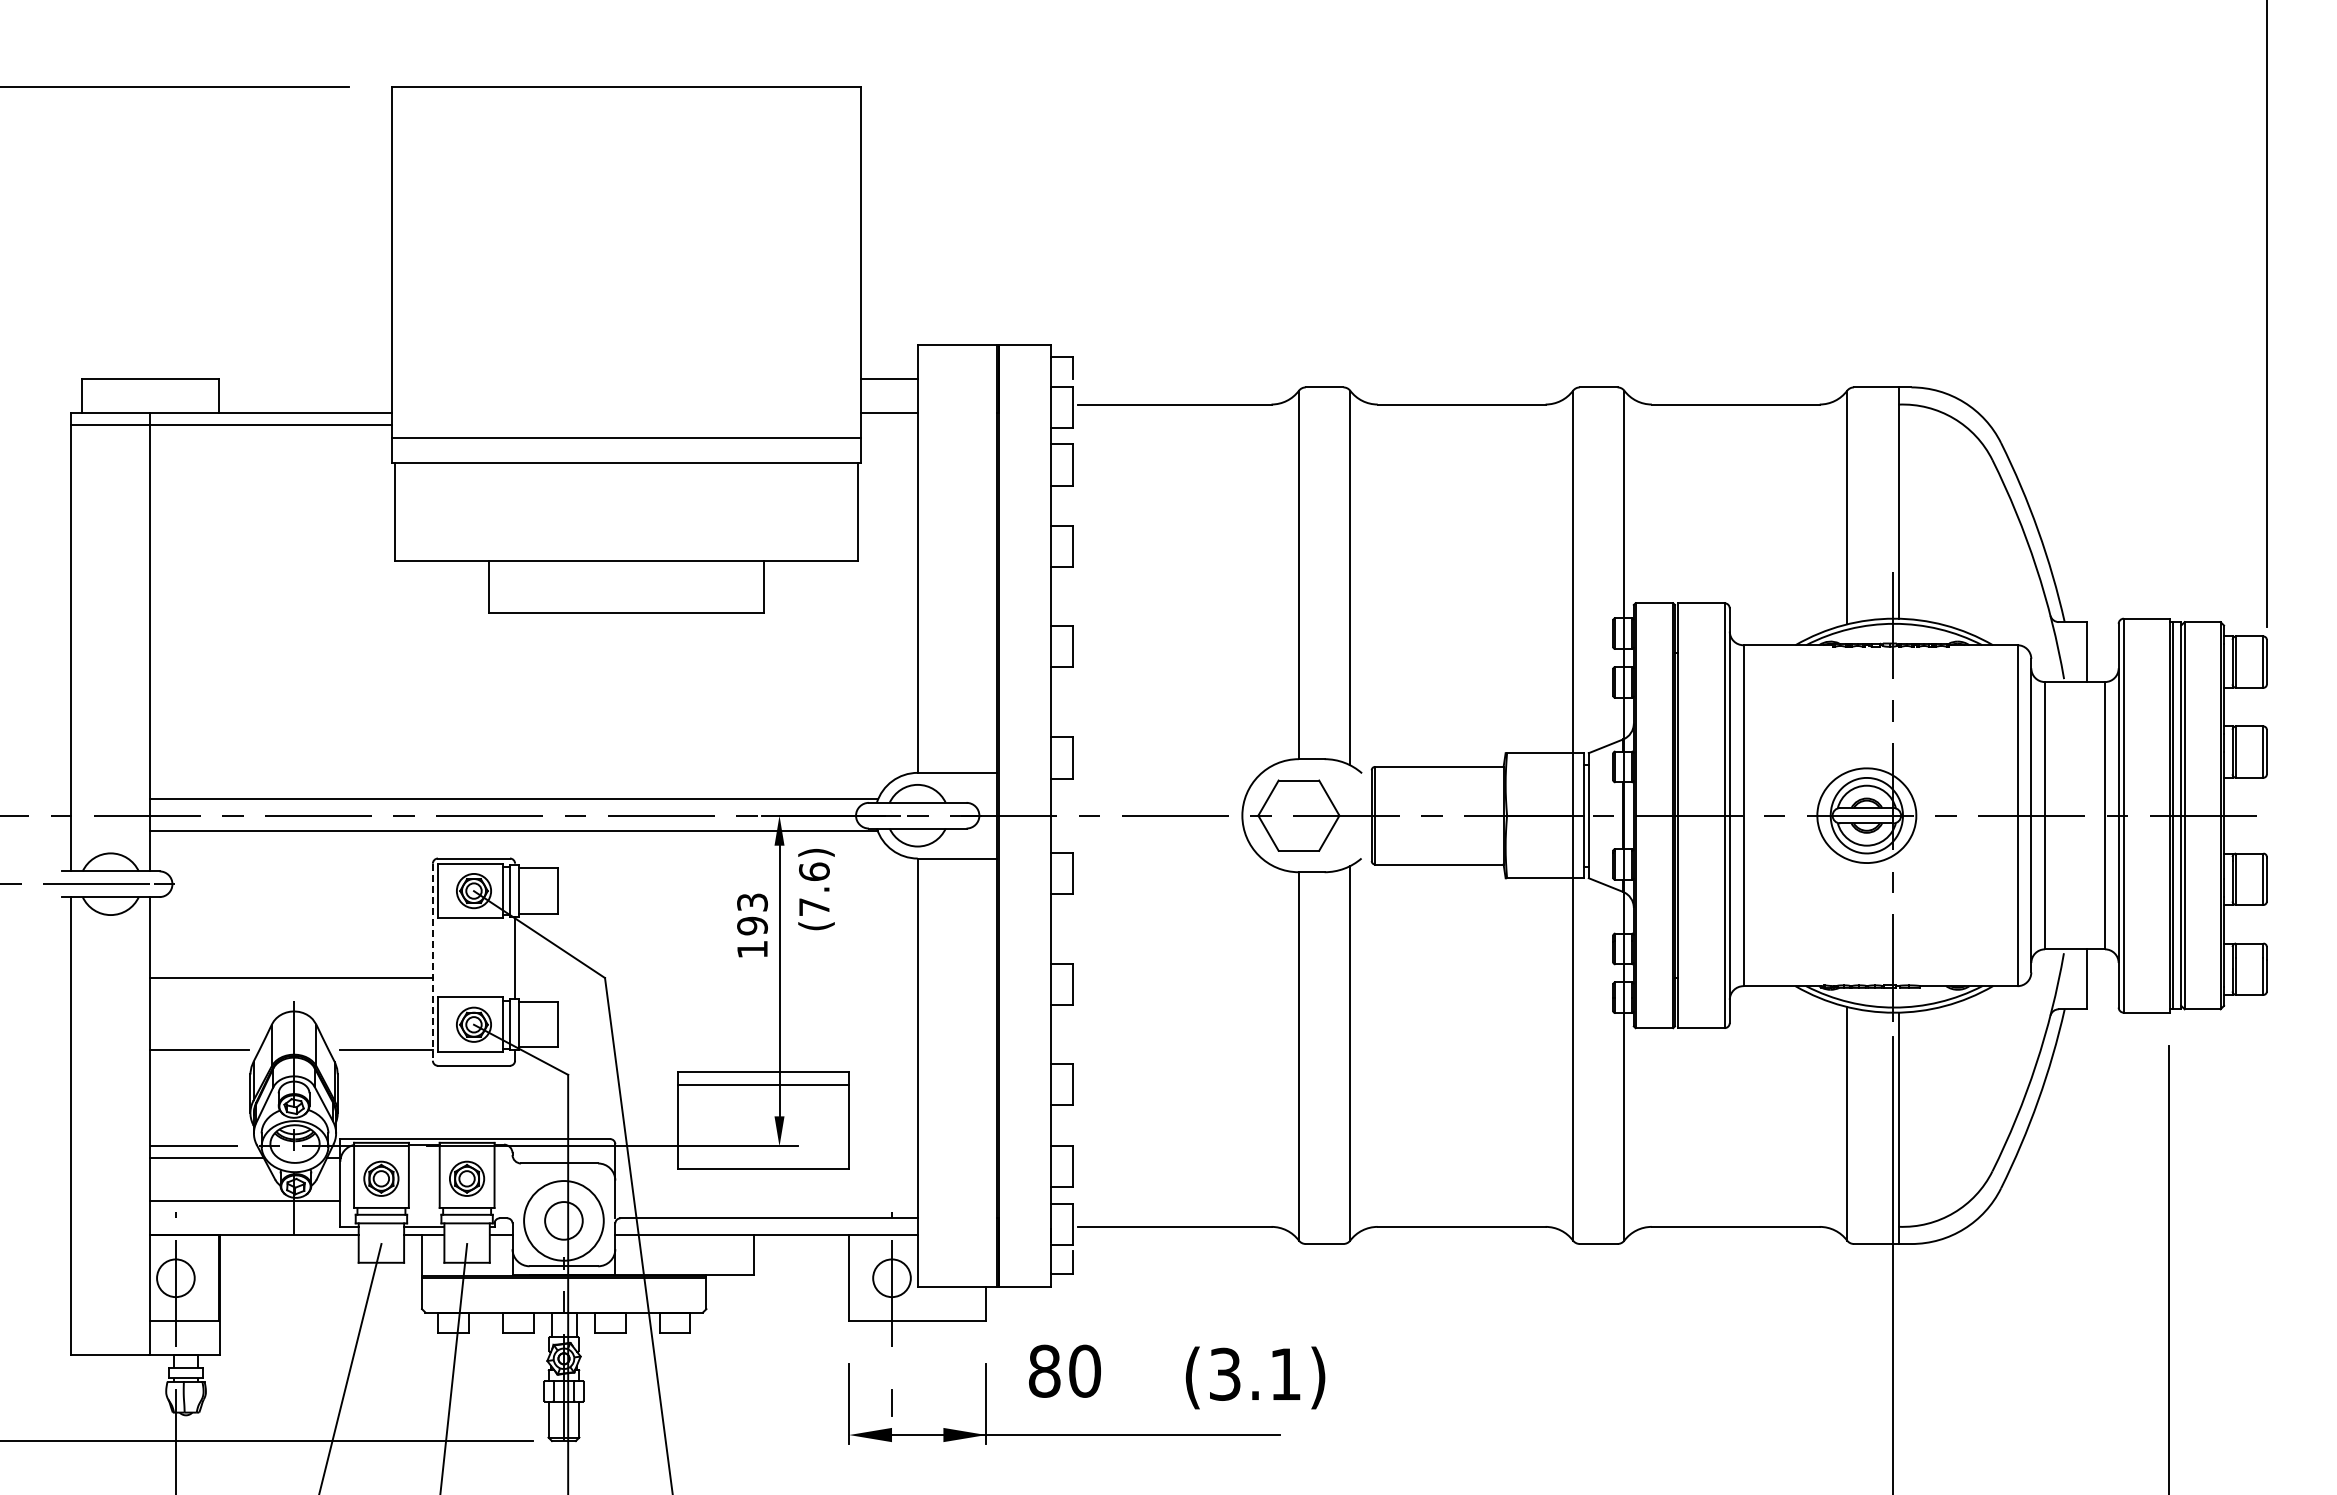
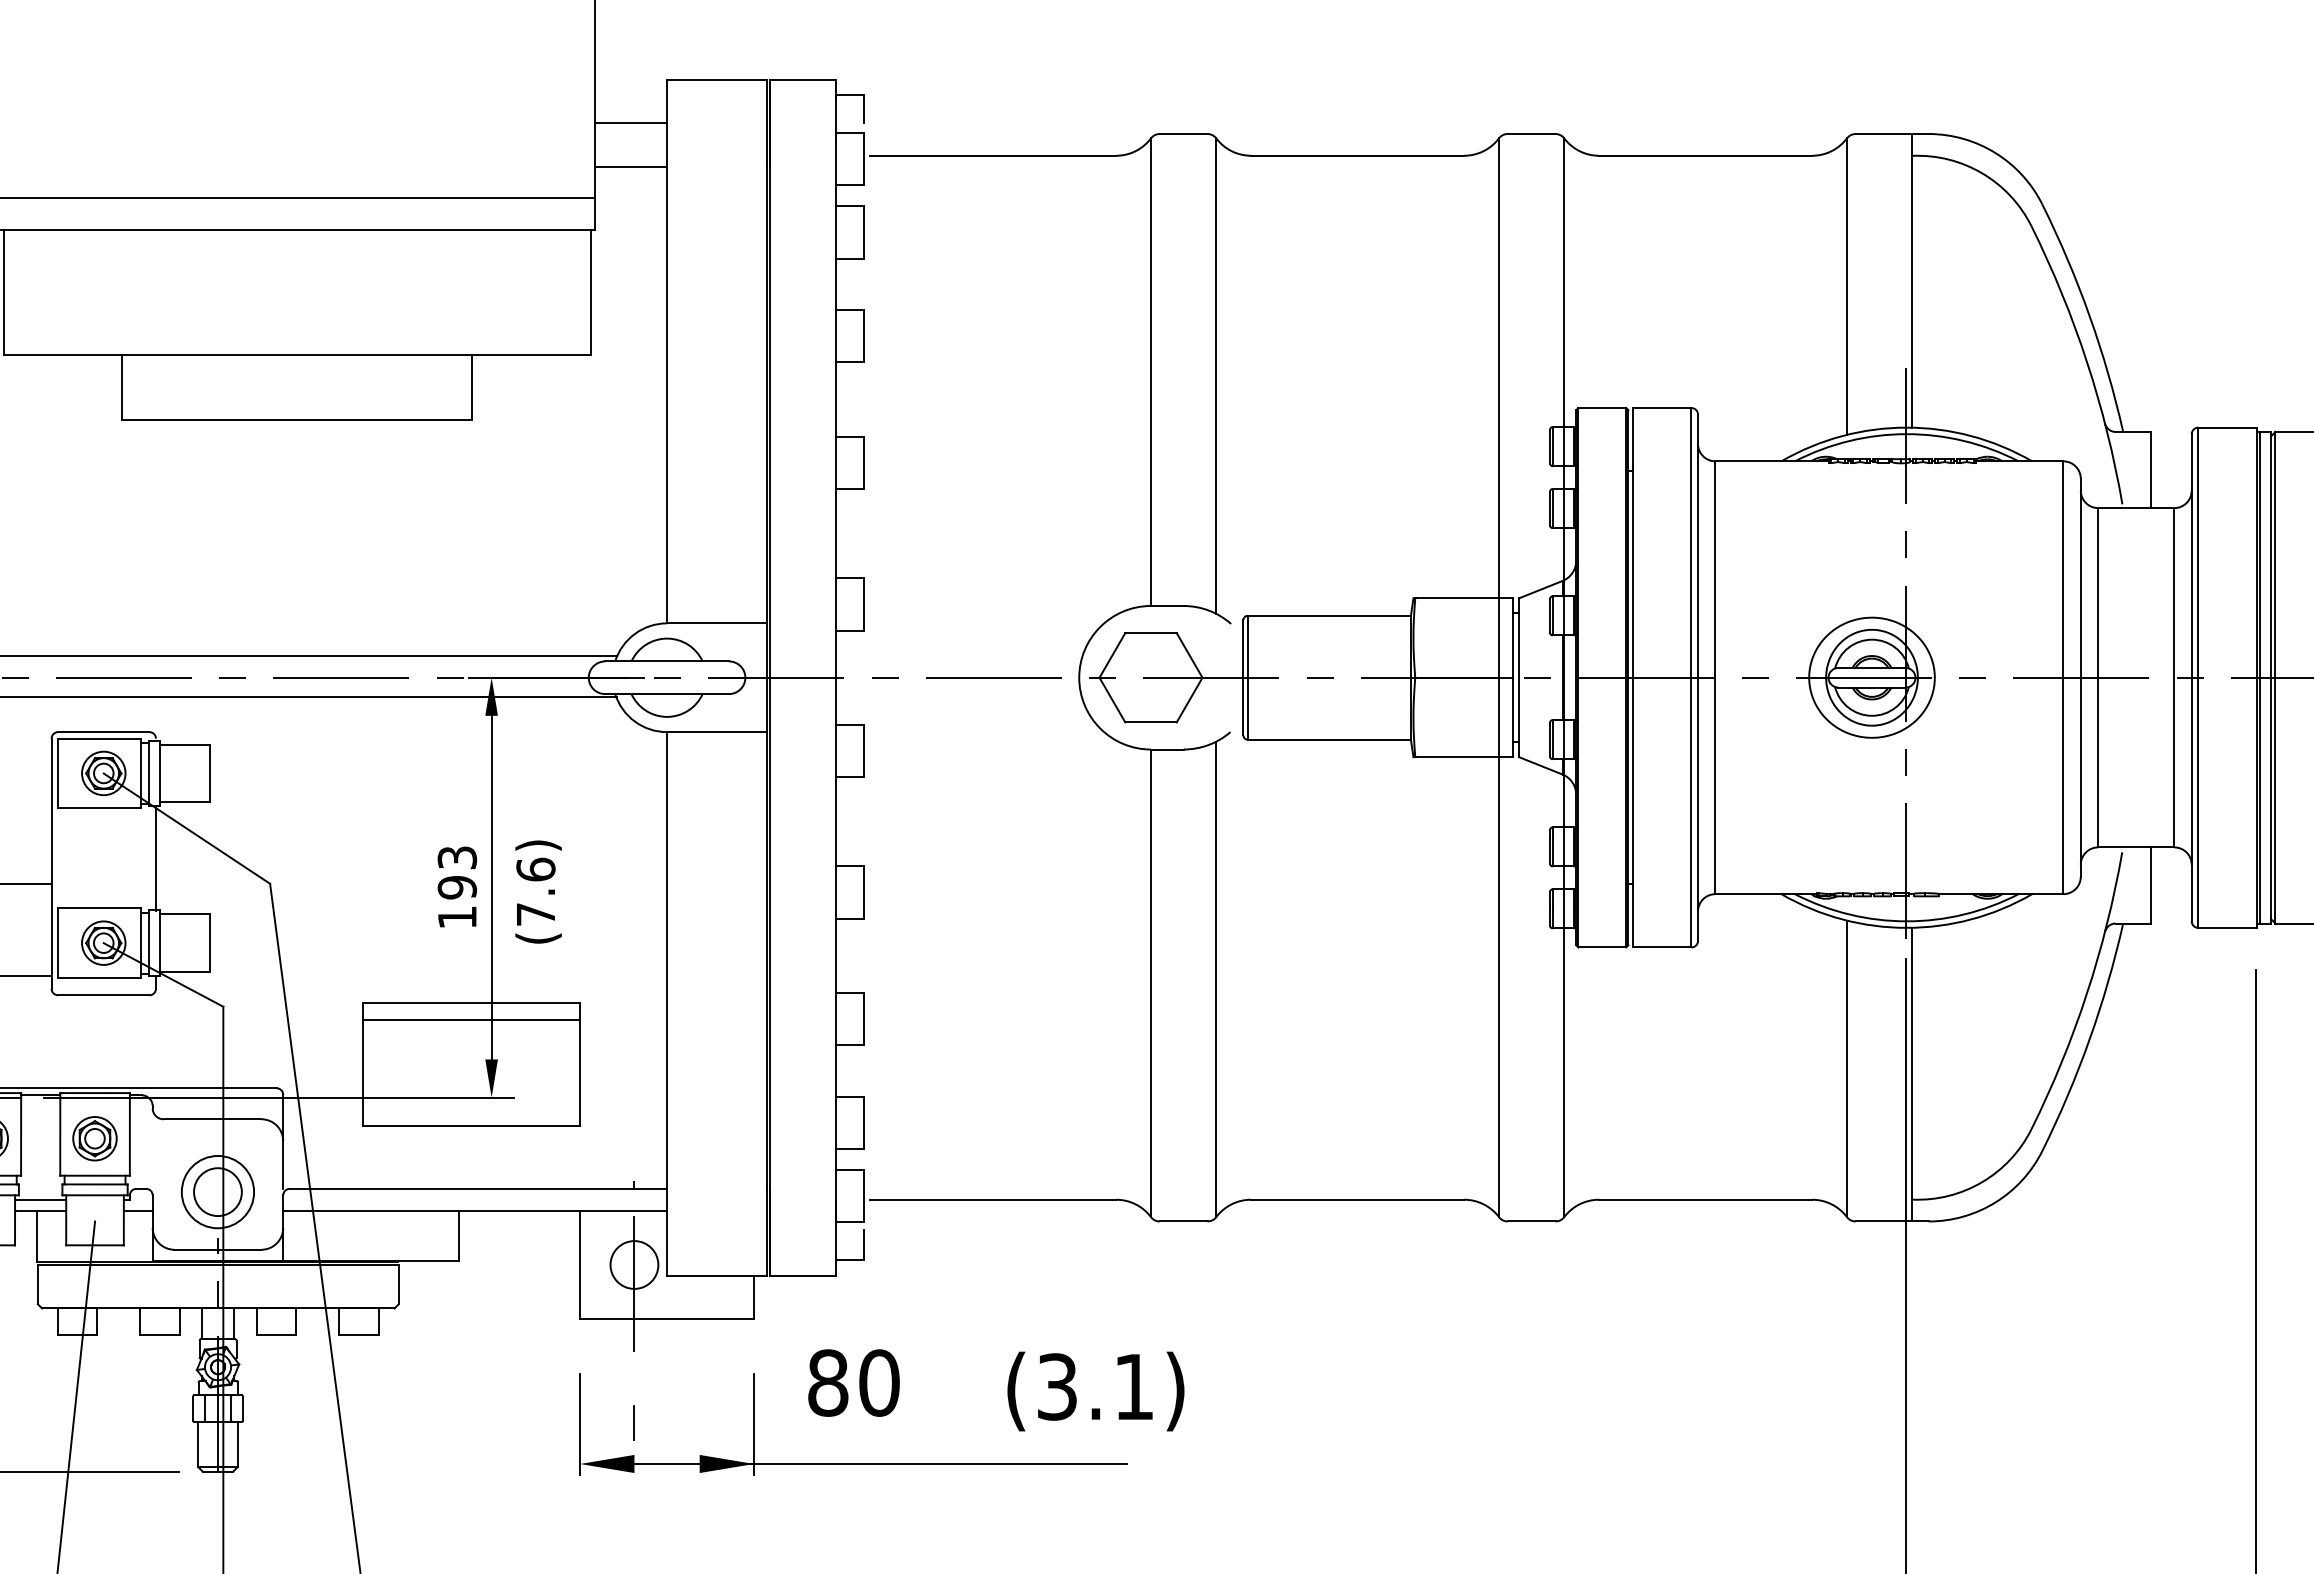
text: (816, 889) -> (538, 892), moved
text: (752, 925) -> (457, 886), moved
line: (432, 962) -> (51, 864), dashed -> solid
circle: (563, 1220) -> (217, 1191), size x0.71

